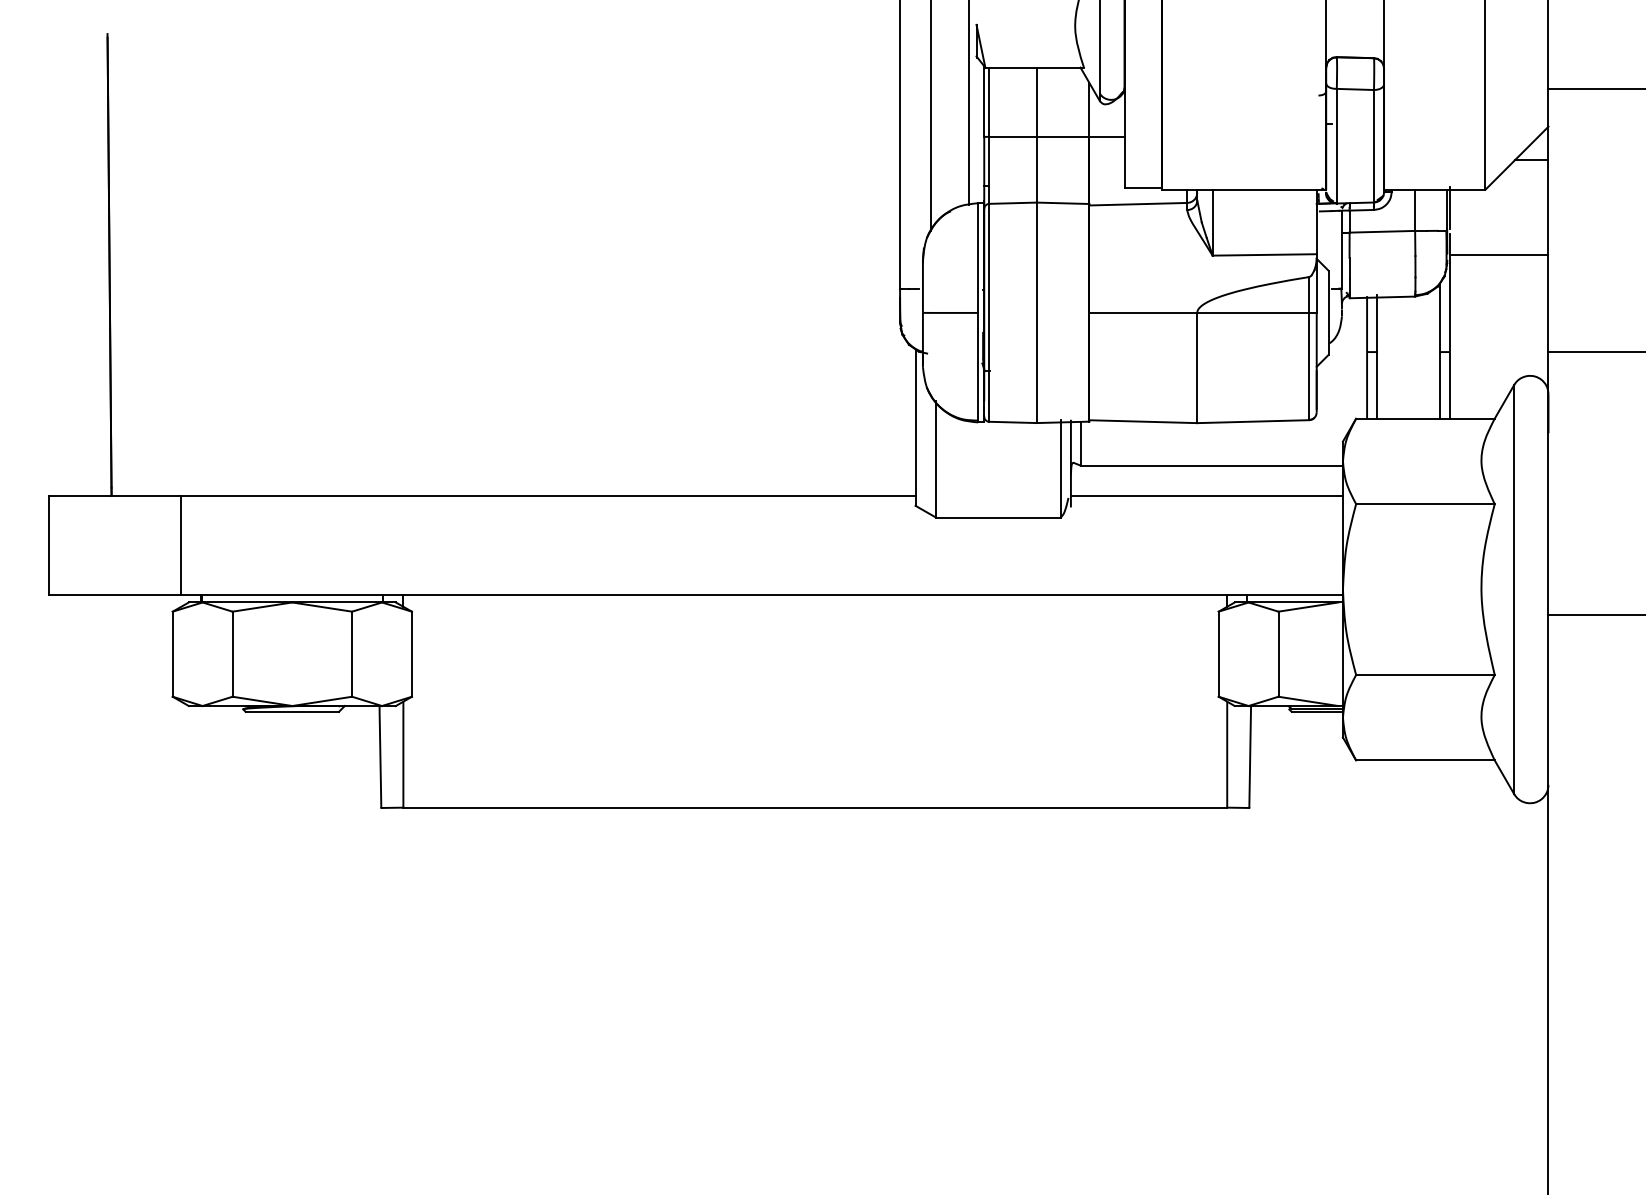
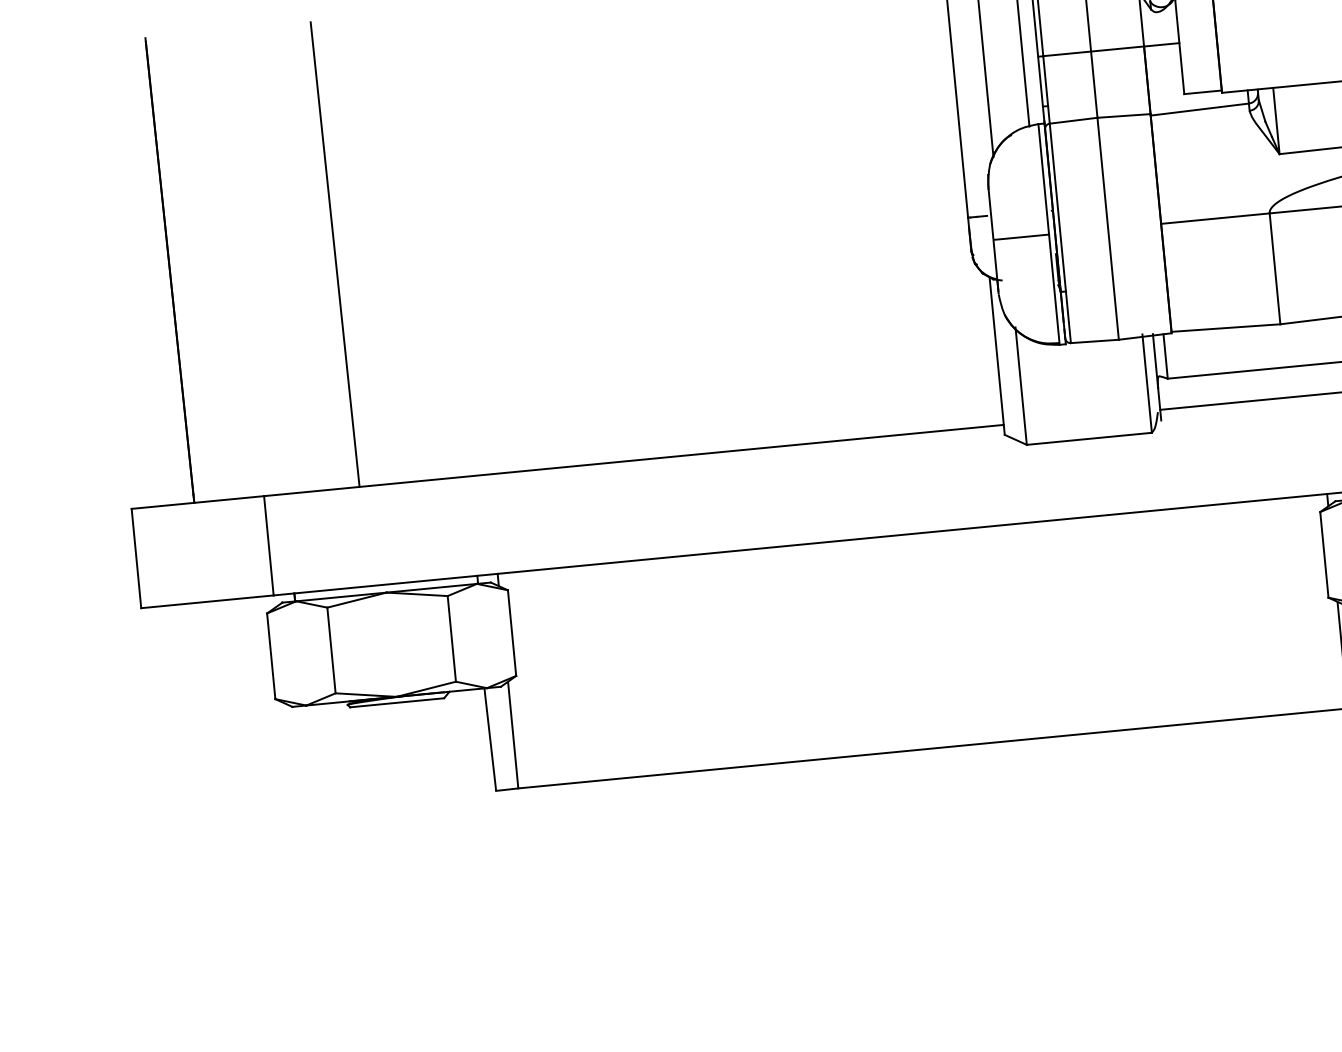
line: (273, 264) -> (334, 254), added

